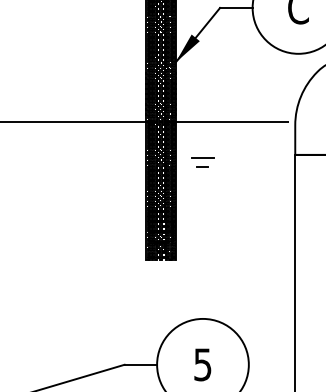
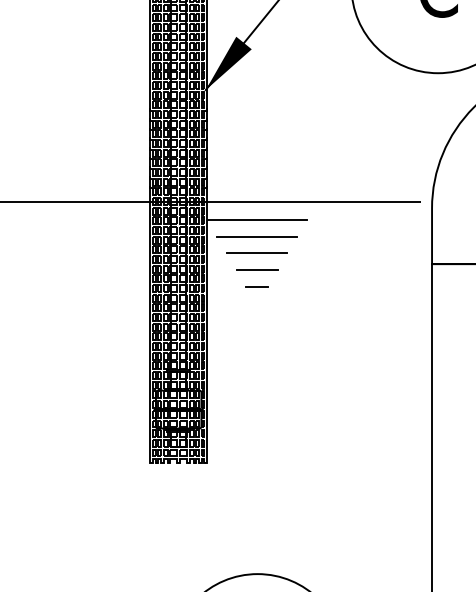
line: (202, 131) -> (256, 219), added
line: (202, 140) -> (256, 236), added
line: (202, 149) -> (256, 253), added

